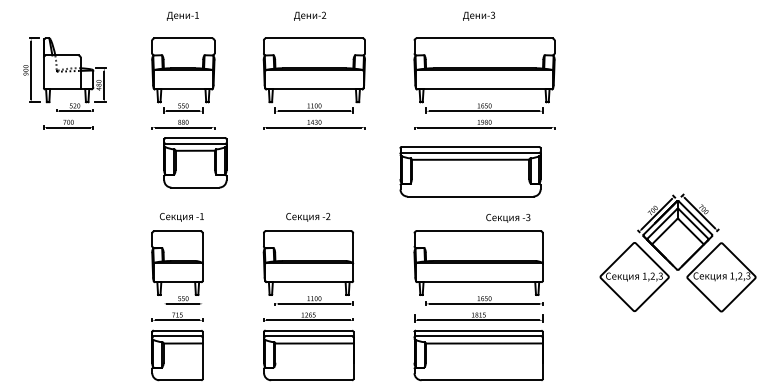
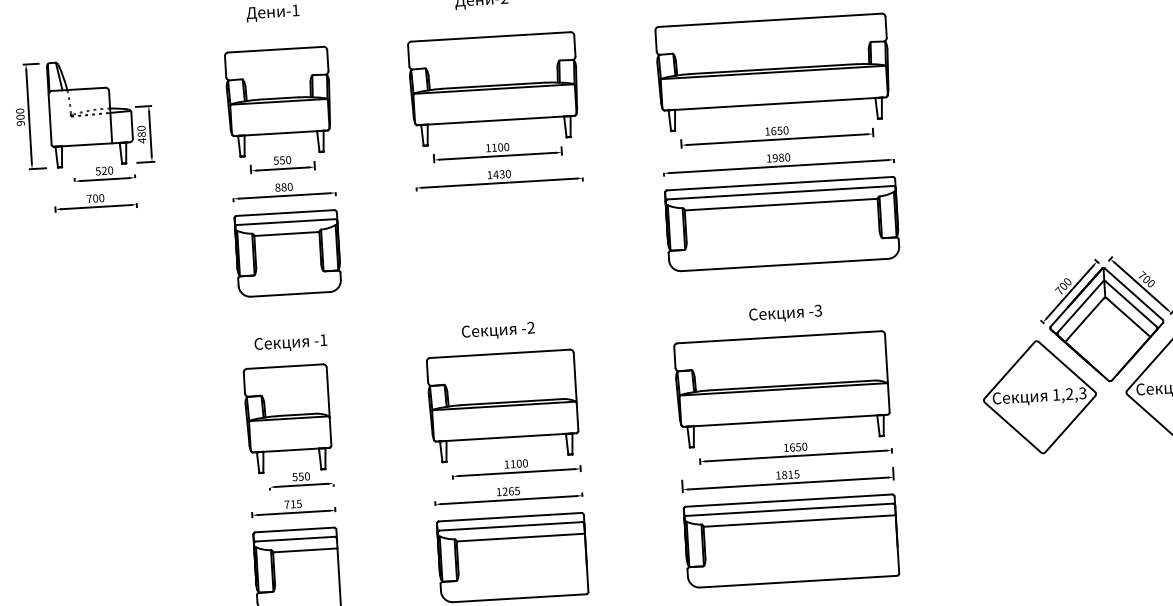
part: (195, 162) -> (288, 253), moved
part: (470, 171) -> (782, 223), moved
text: (508, 218) -> (785, 314), moved

